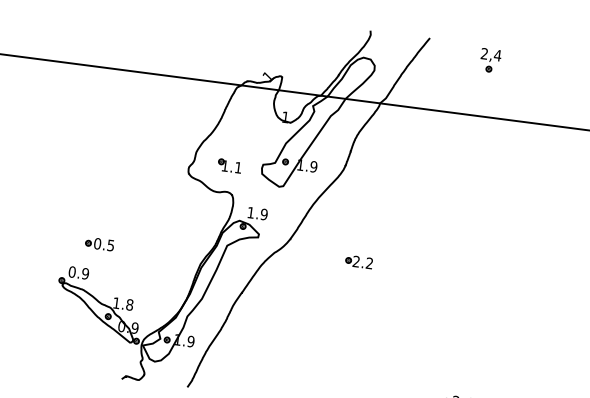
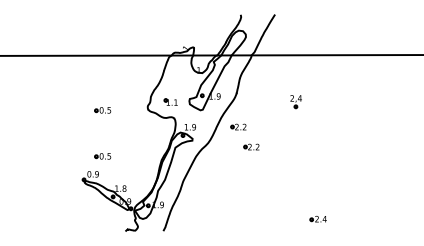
part: (489, 61) -> (295, 102), moved
part: (109, 164) -> (102, 110), added
part: (341, 223) -> (238, 126), added

